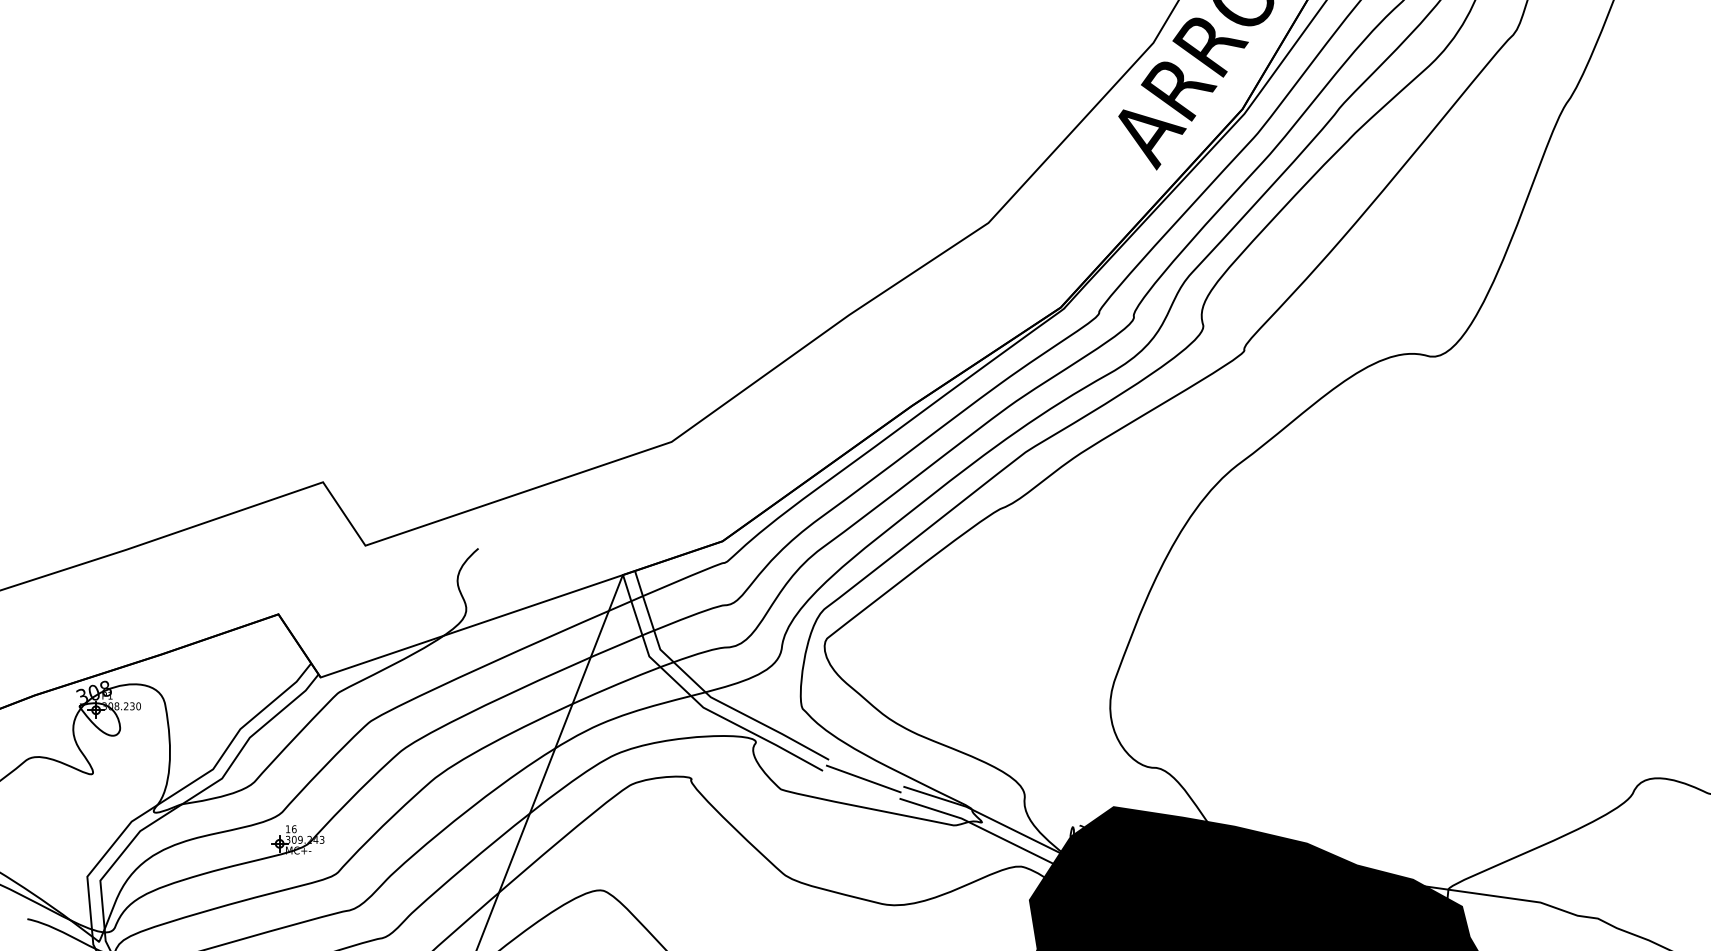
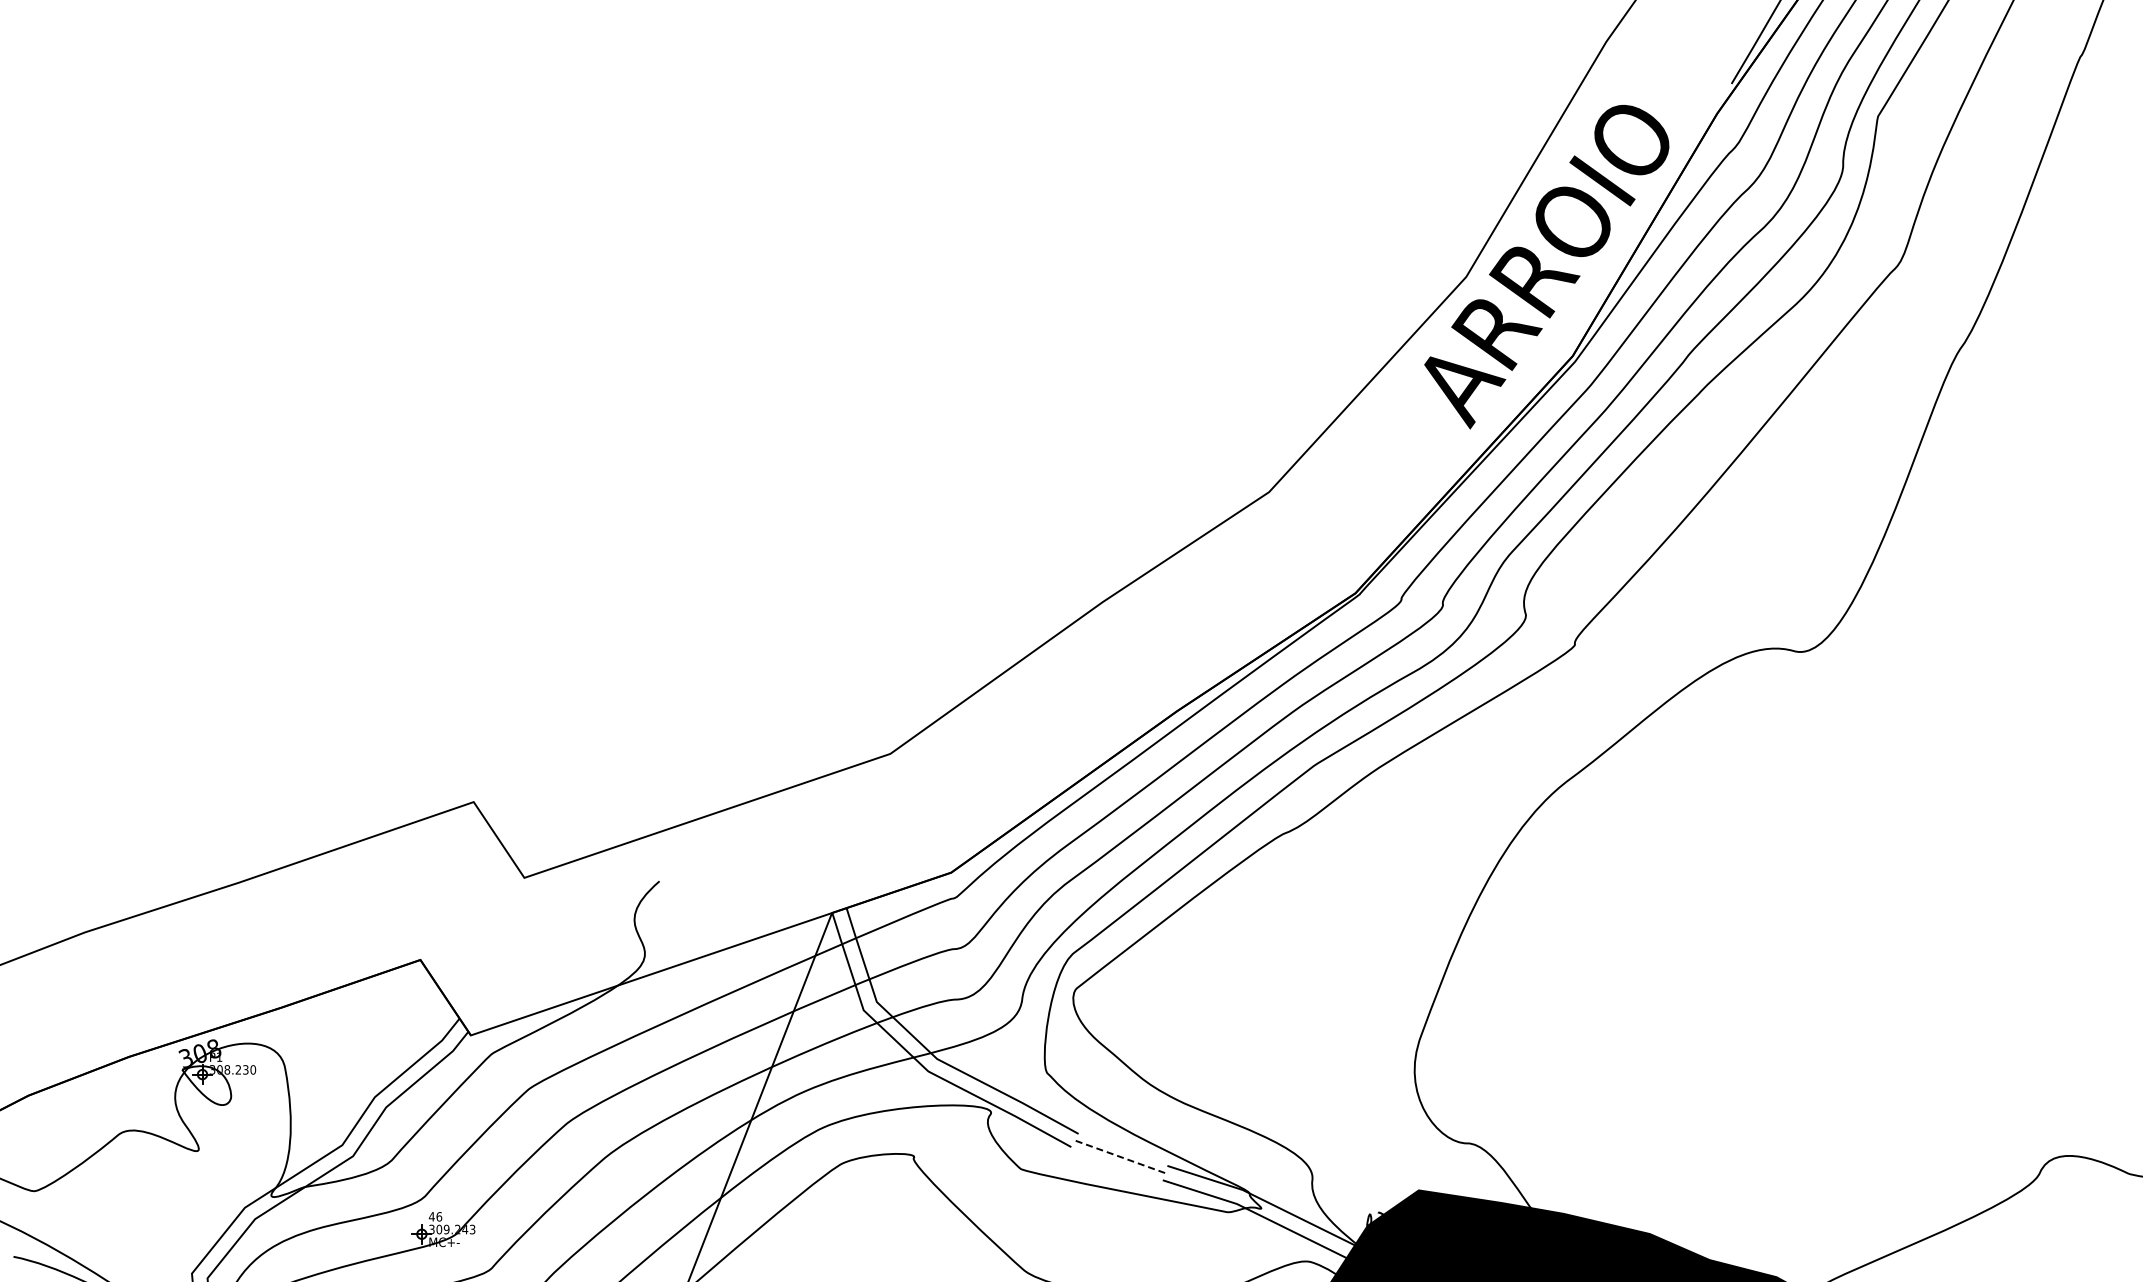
line: (864, 778) -> (1120, 1156), solid -> dashed
text: (287, 828) -> (431, 1216), 16 -> 46

